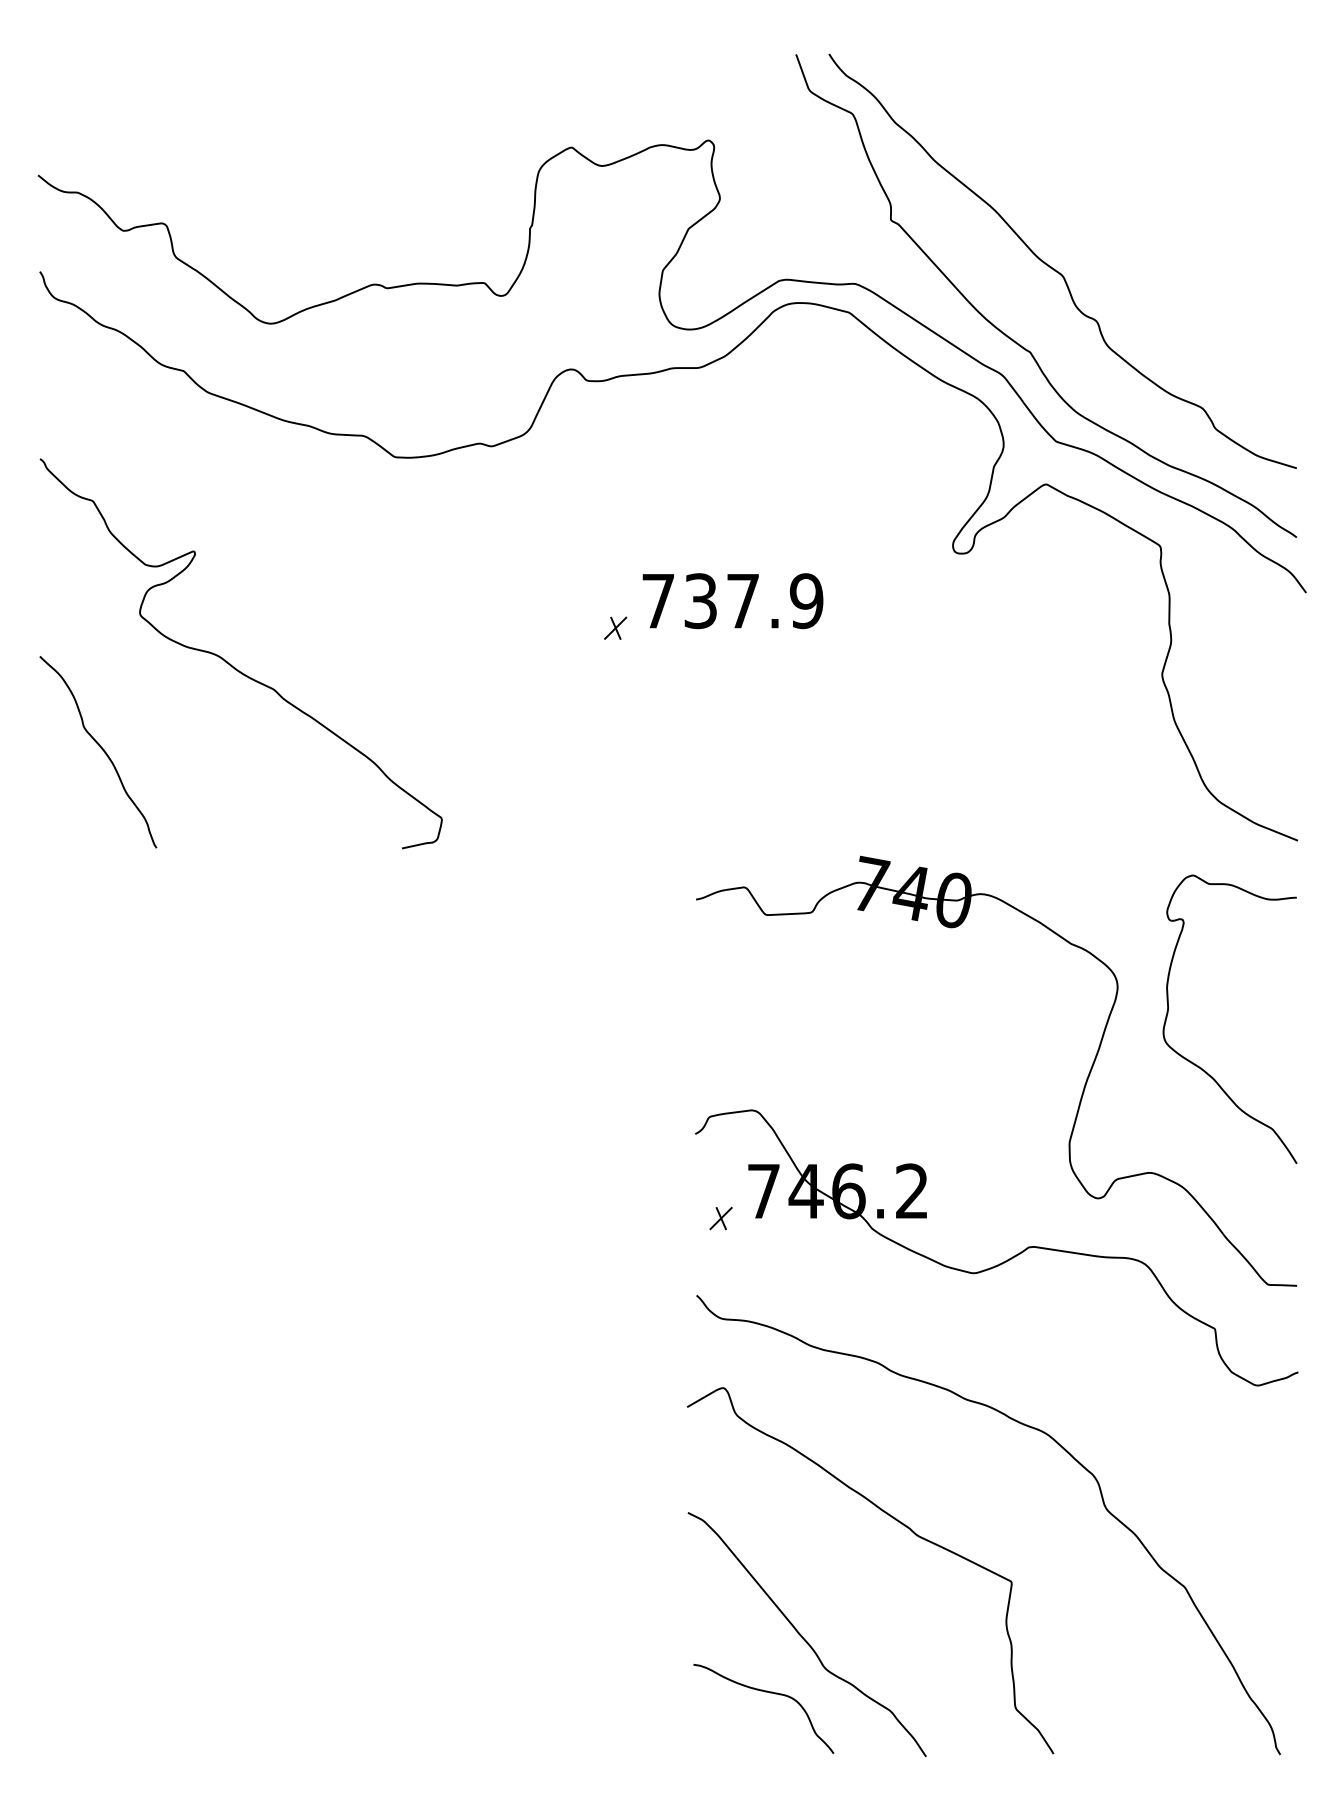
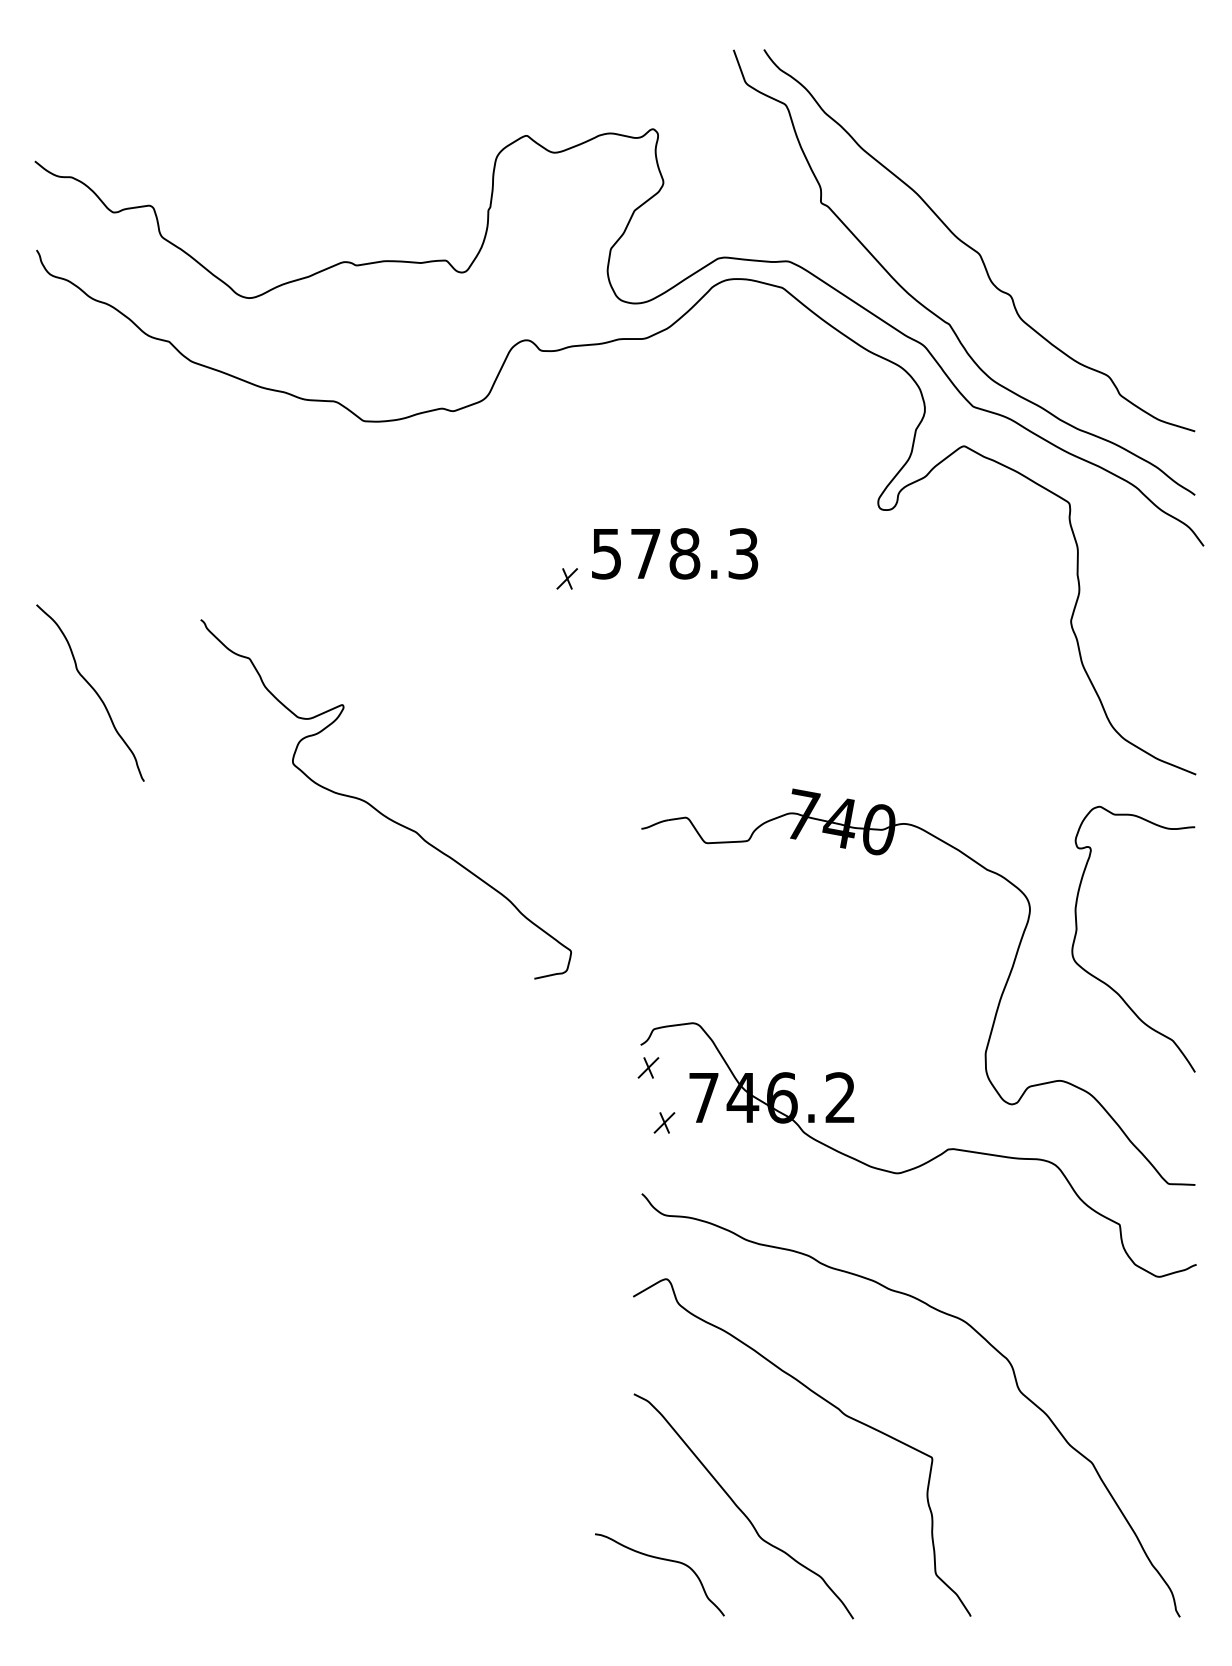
text: (733, 600) -> (675, 553), 737.9 -> 578.3
curve: (230, 663) -> (376, 808), moved
part: (703, 1158) -> (648, 1067), added
curve: (767, 1693) -> (663, 1560), moved

